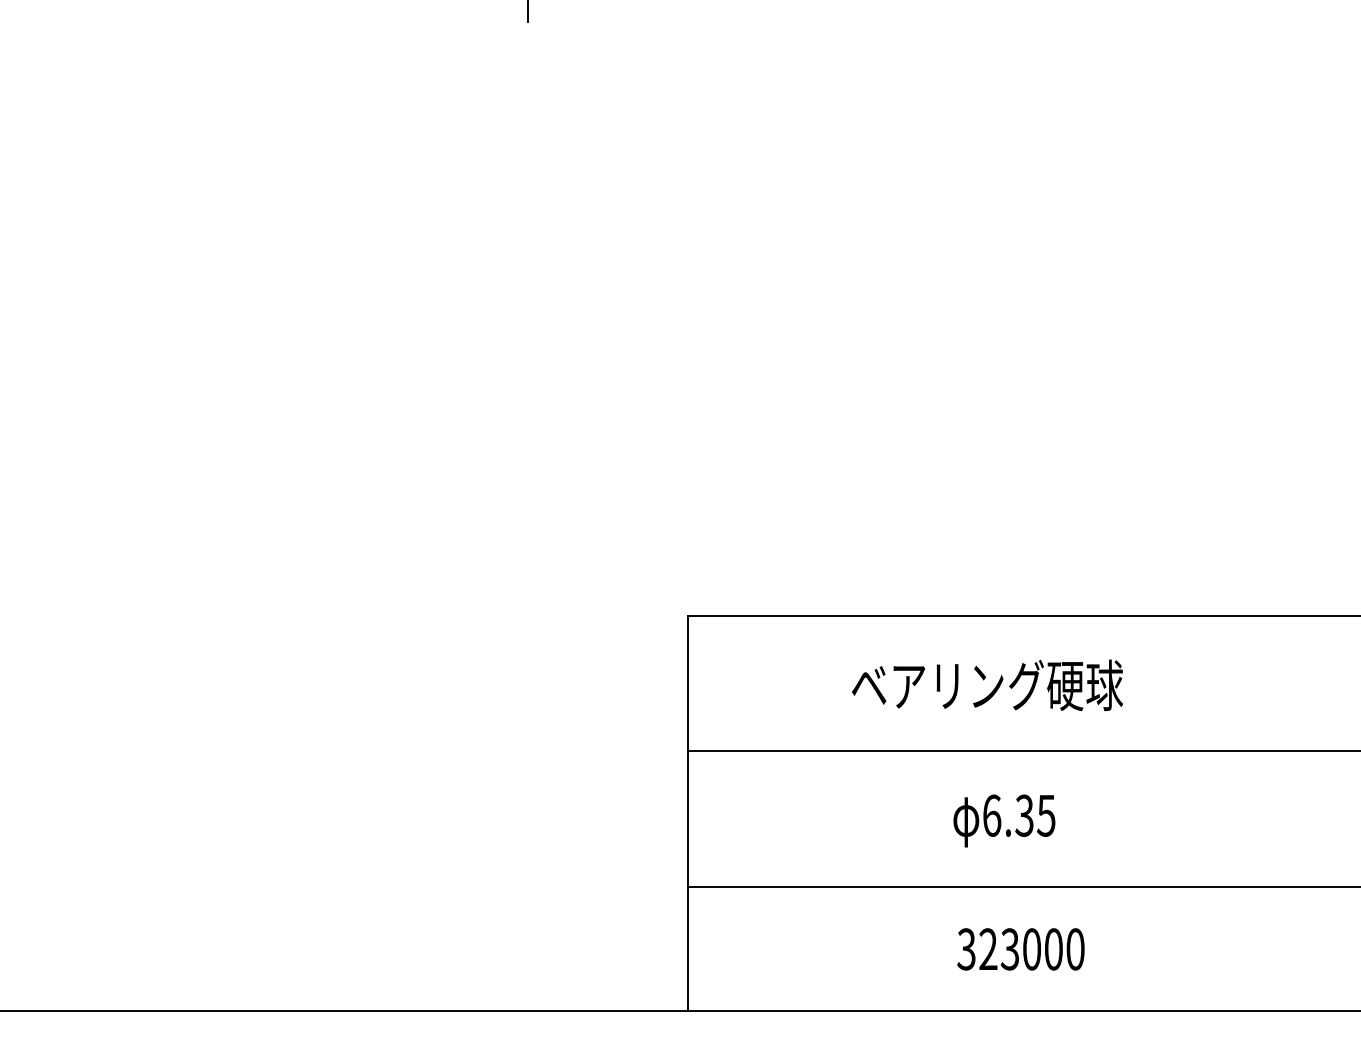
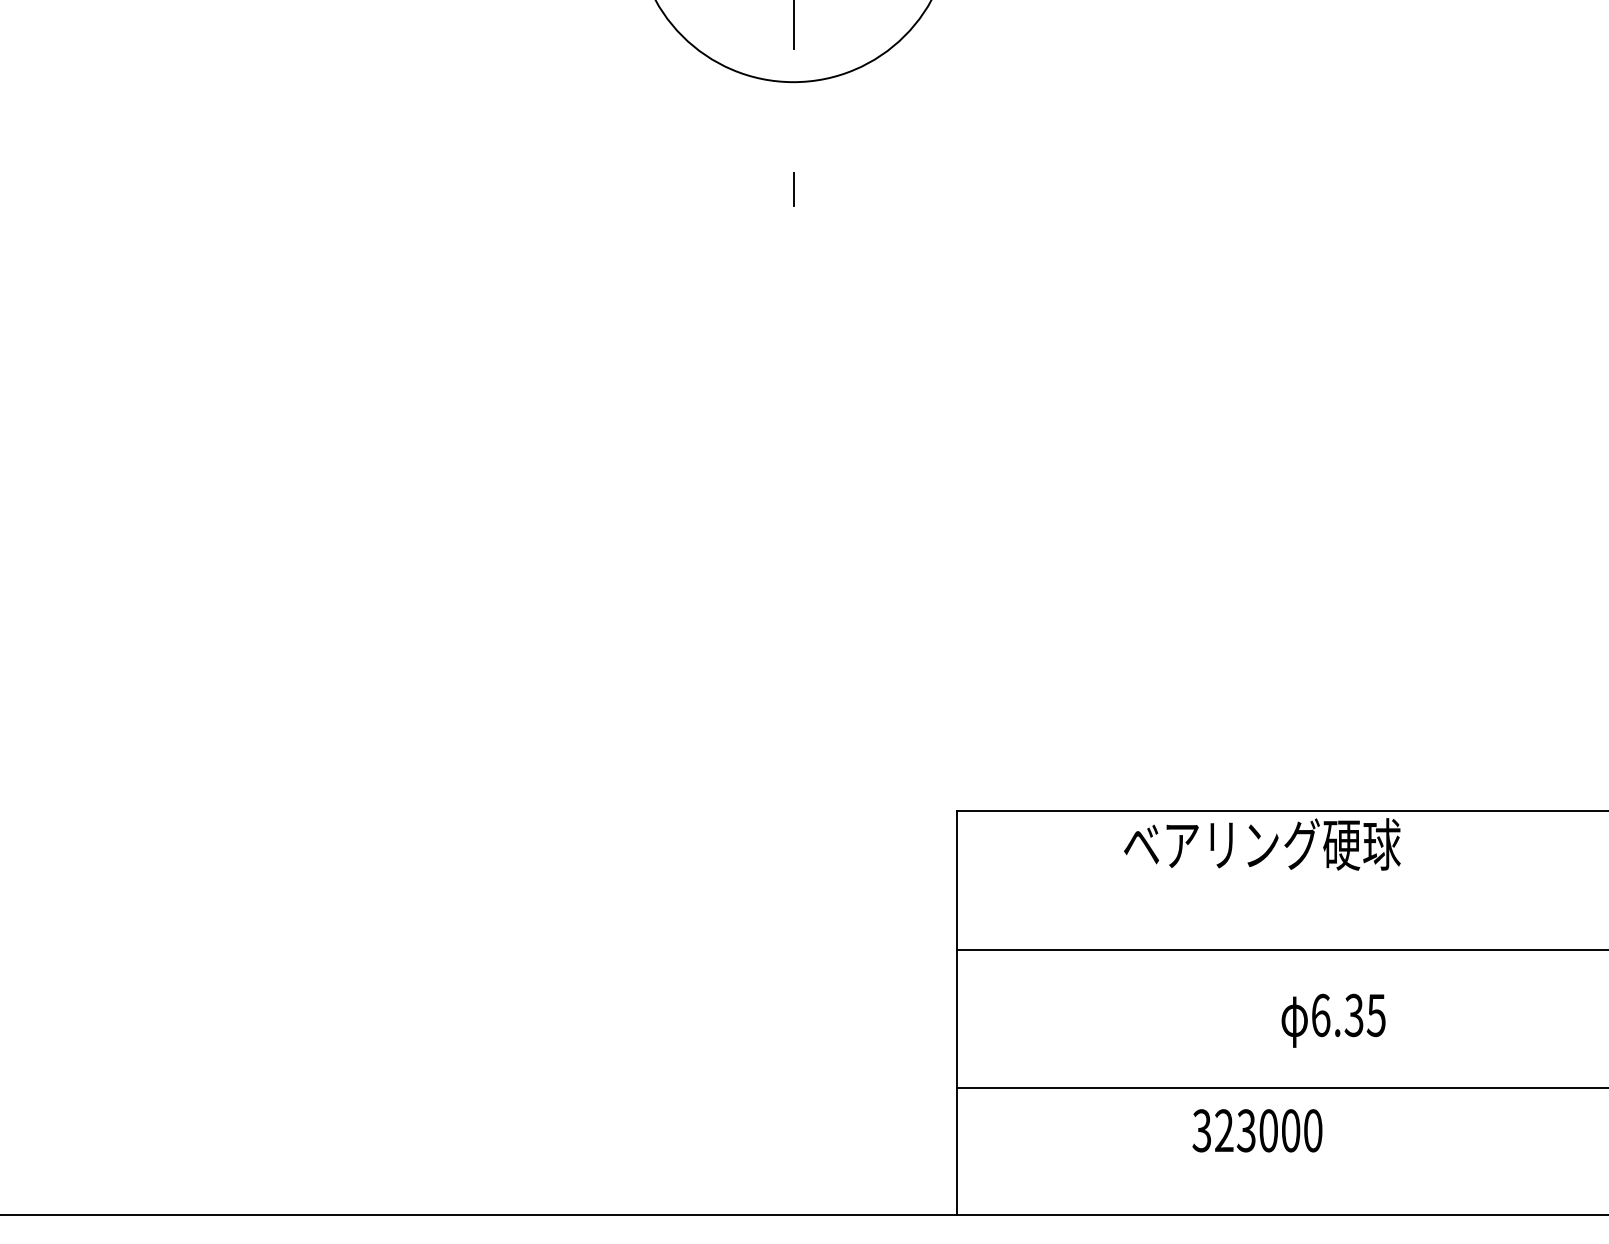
text: (987, 685) -> (1262, 844), moved
text: (1004, 820) -> (1333, 1020), moved
text: (1020, 949) -> (1257, 1130), moved

